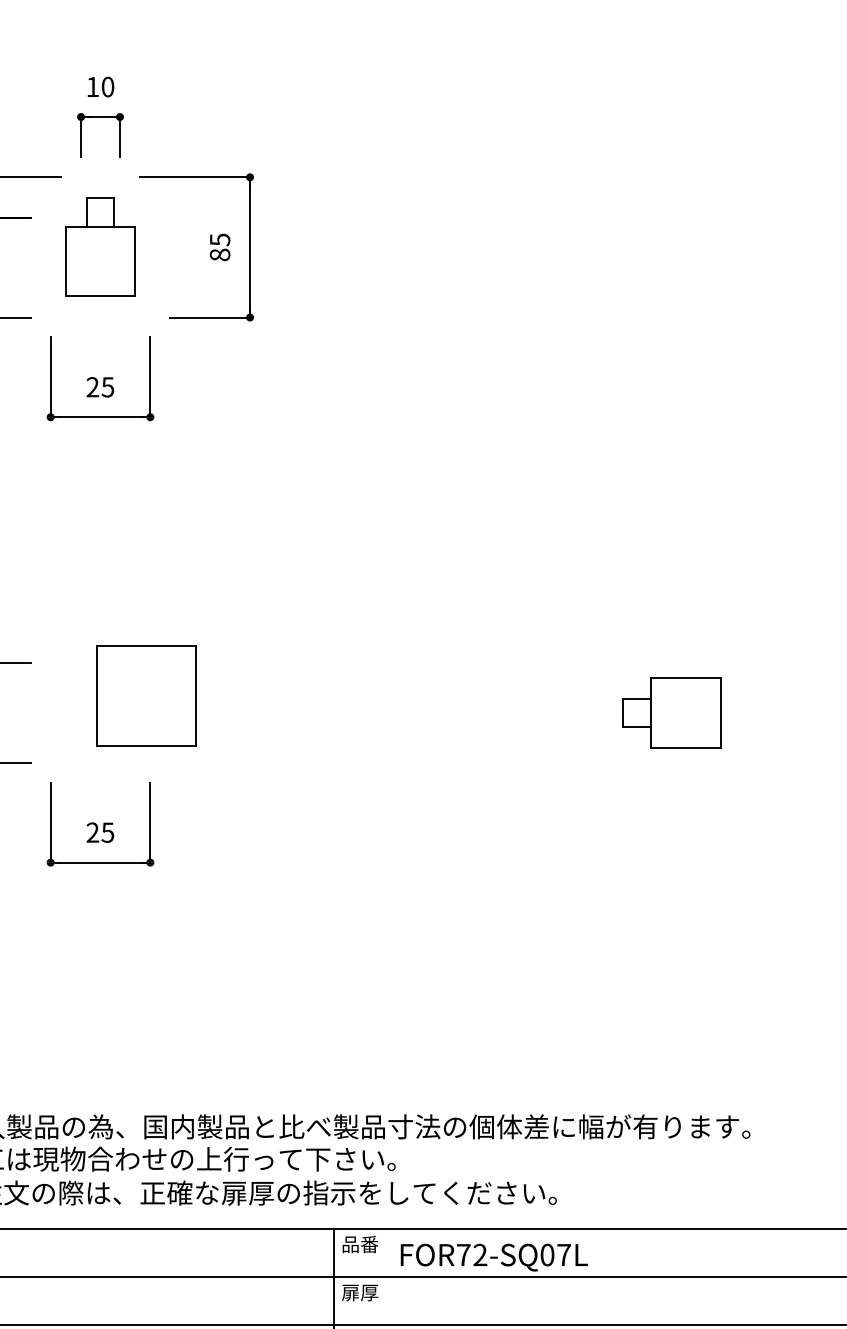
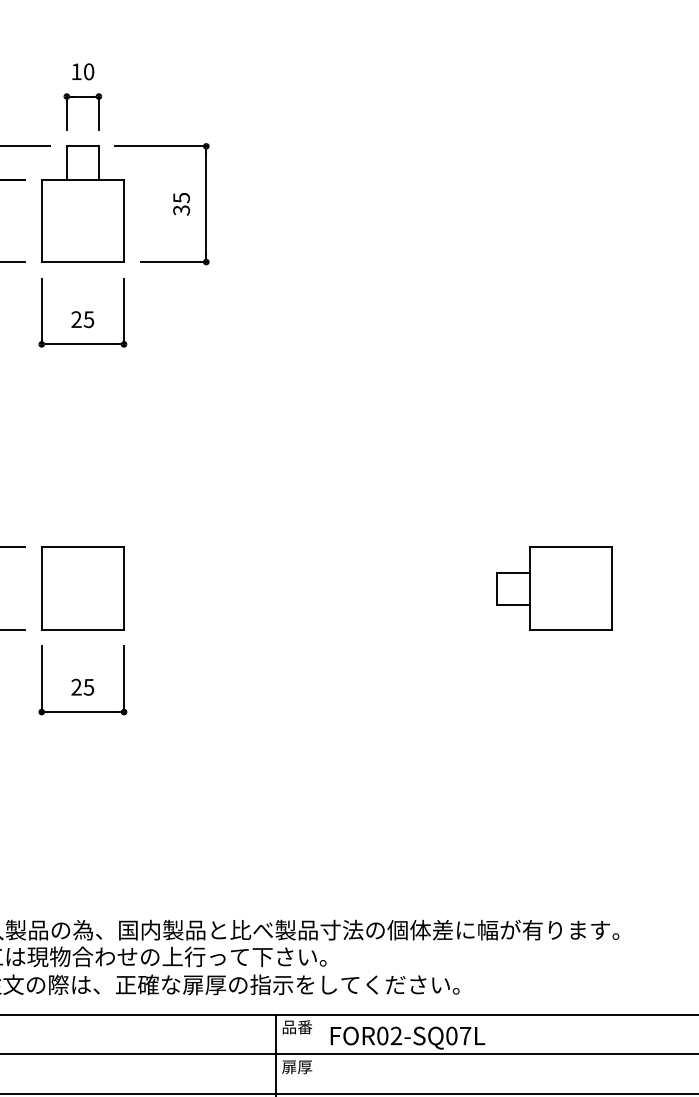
part: (100, 246) -> (82, 203), size x1.43
text: (219, 255) -> (181, 210), 85 -> 35
part: (146, 695) -> (82, 588), moved
part: (671, 712) -> (554, 588), size x1.43
text: (463, 1254) -> (382, 1035), FOR72-SQ07L -> FOR02-SQ07L

